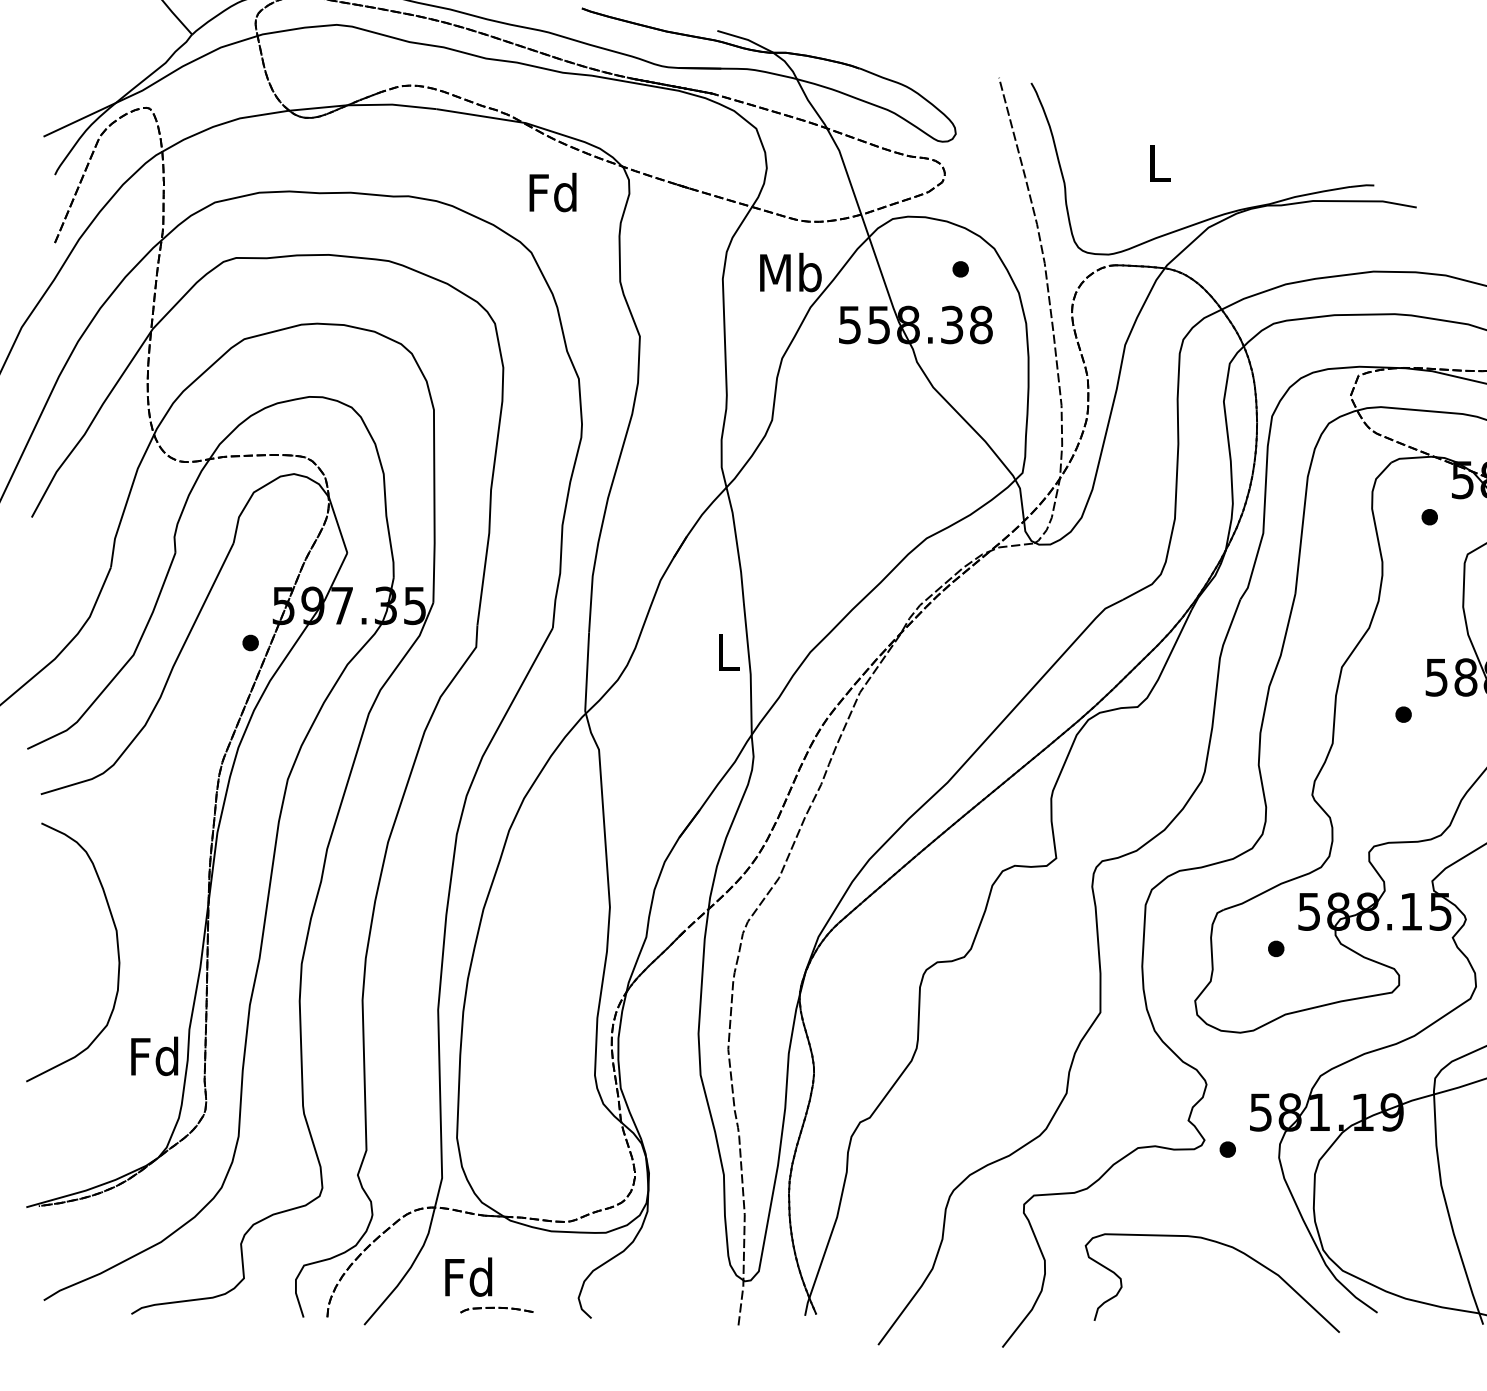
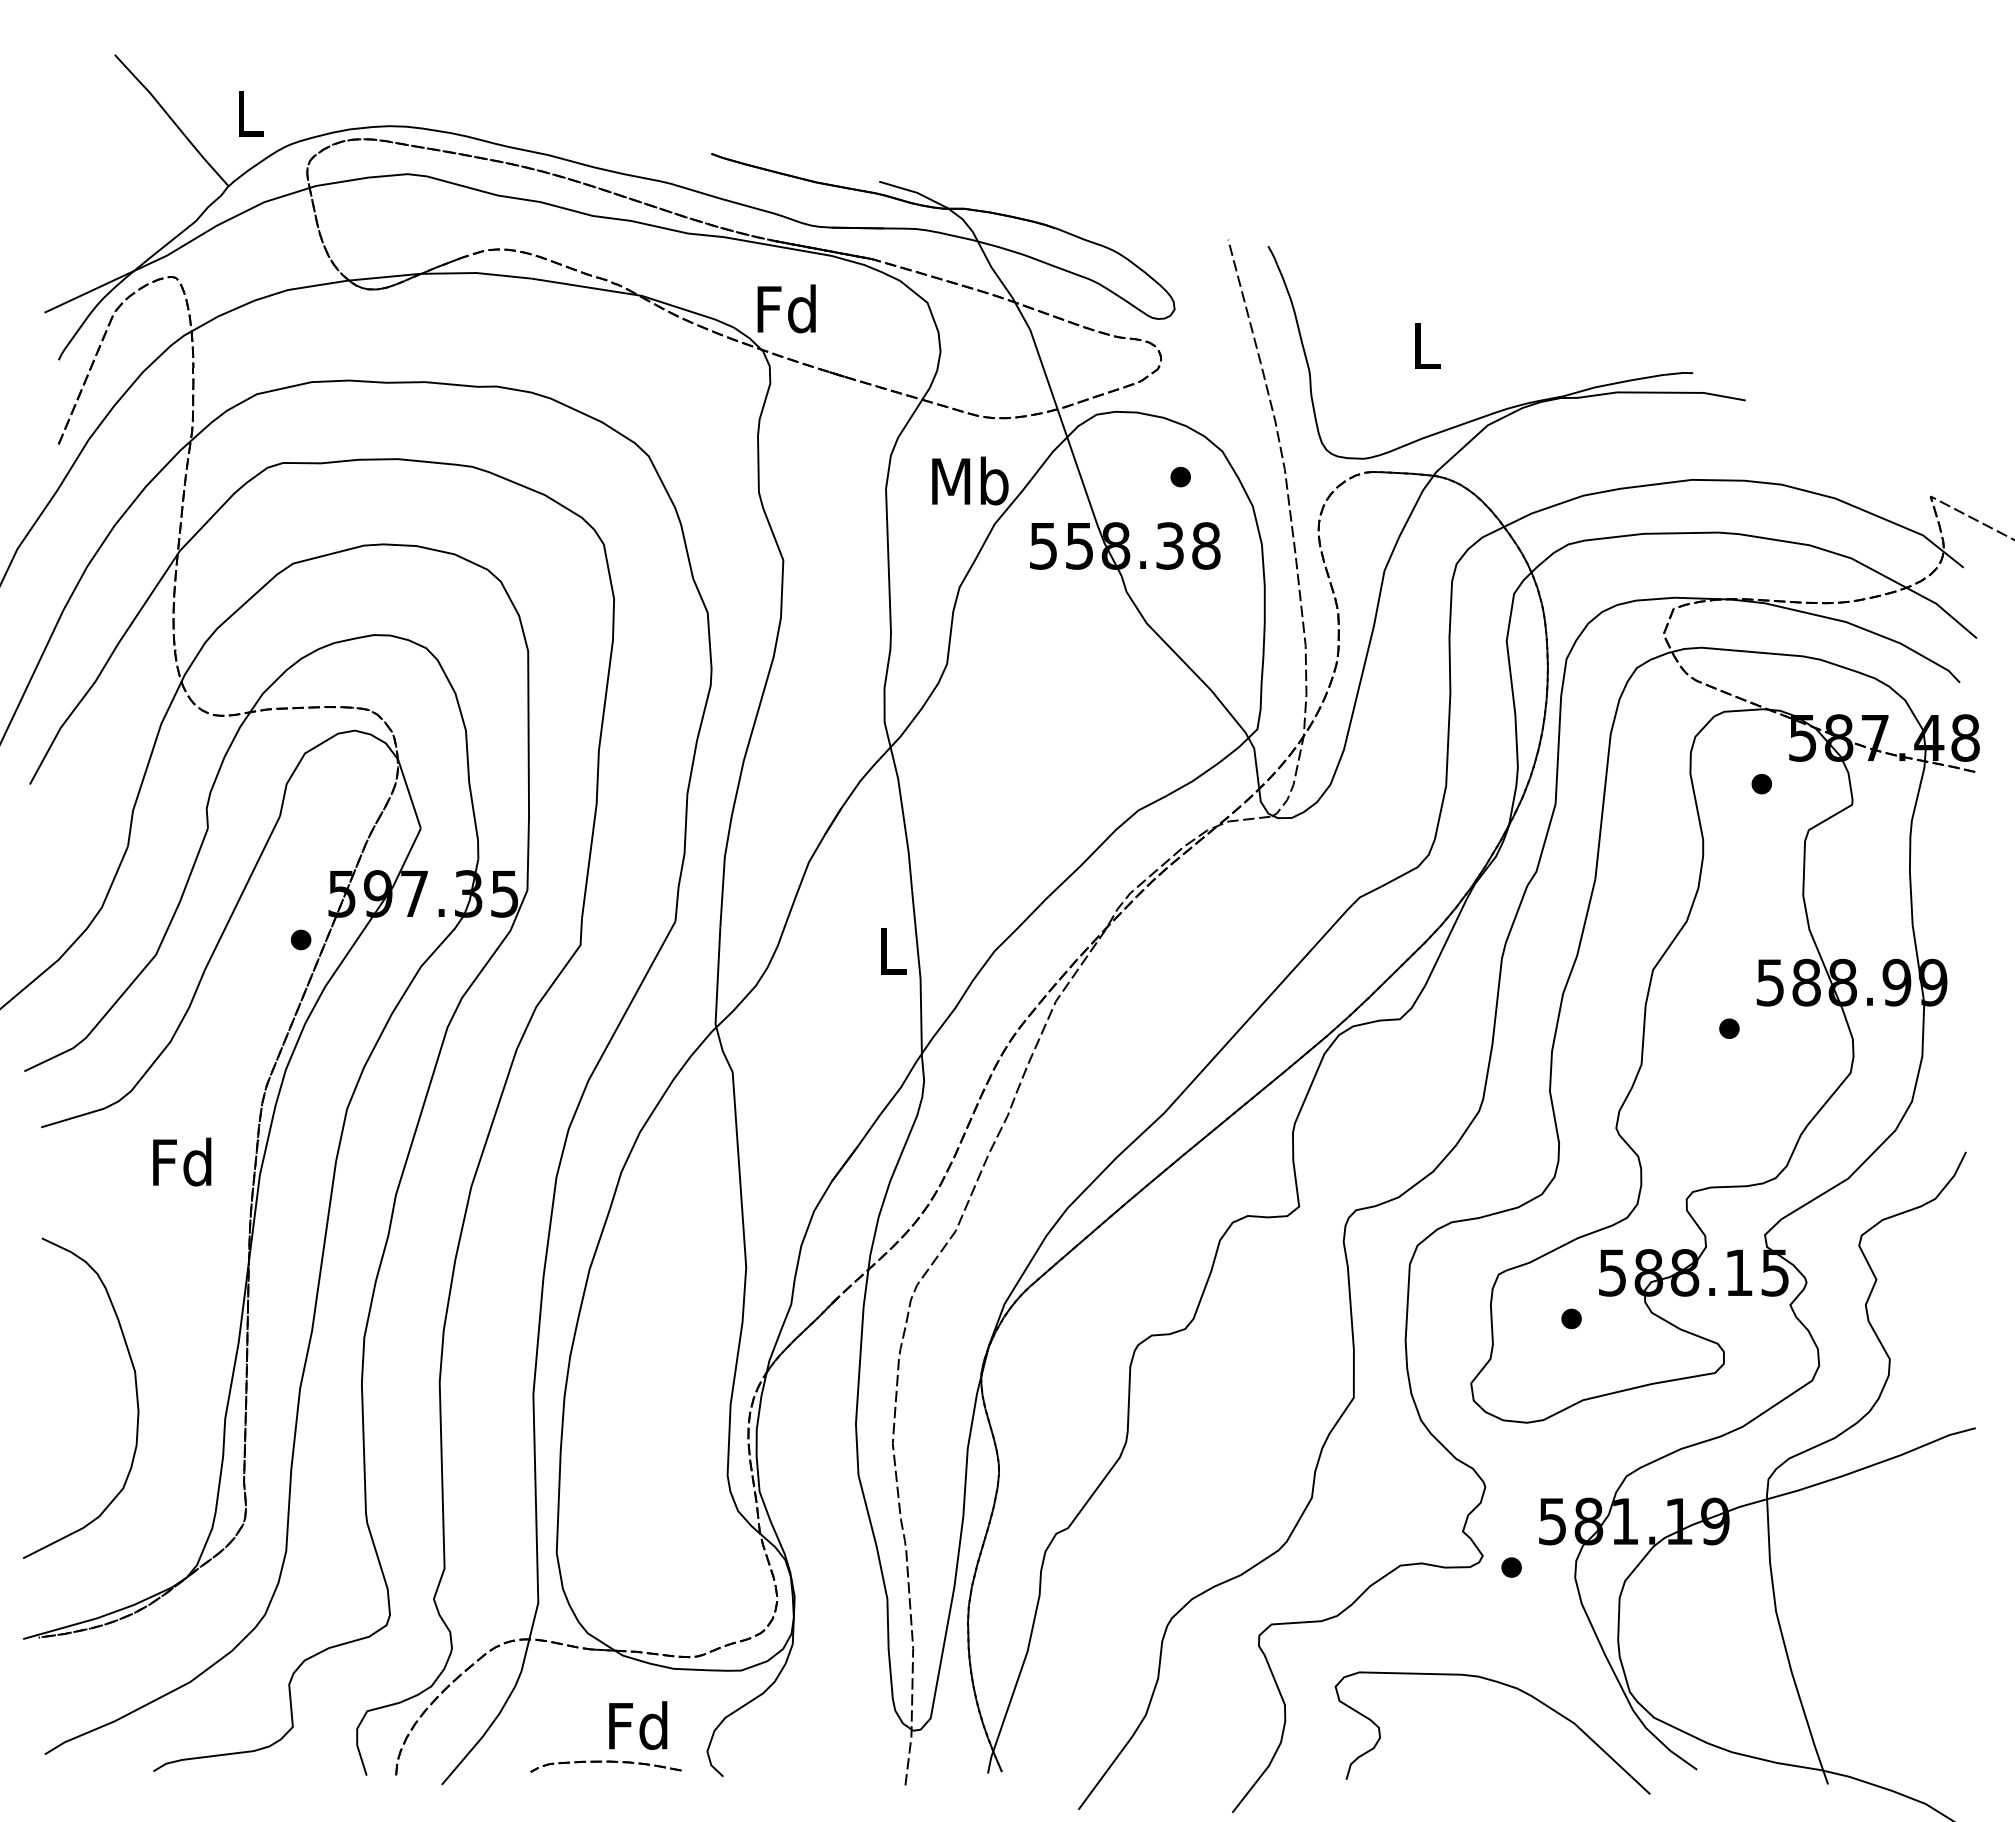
text: (552, 192) -> (786, 308), moved
curve: (116, 946) -> (135, 1391), moved
text: (154, 1055) -> (182, 1161), moved
text: (468, 1277) -> (638, 1725), moved
part: (496, 1310) -> (605, 1766), size x1.67

